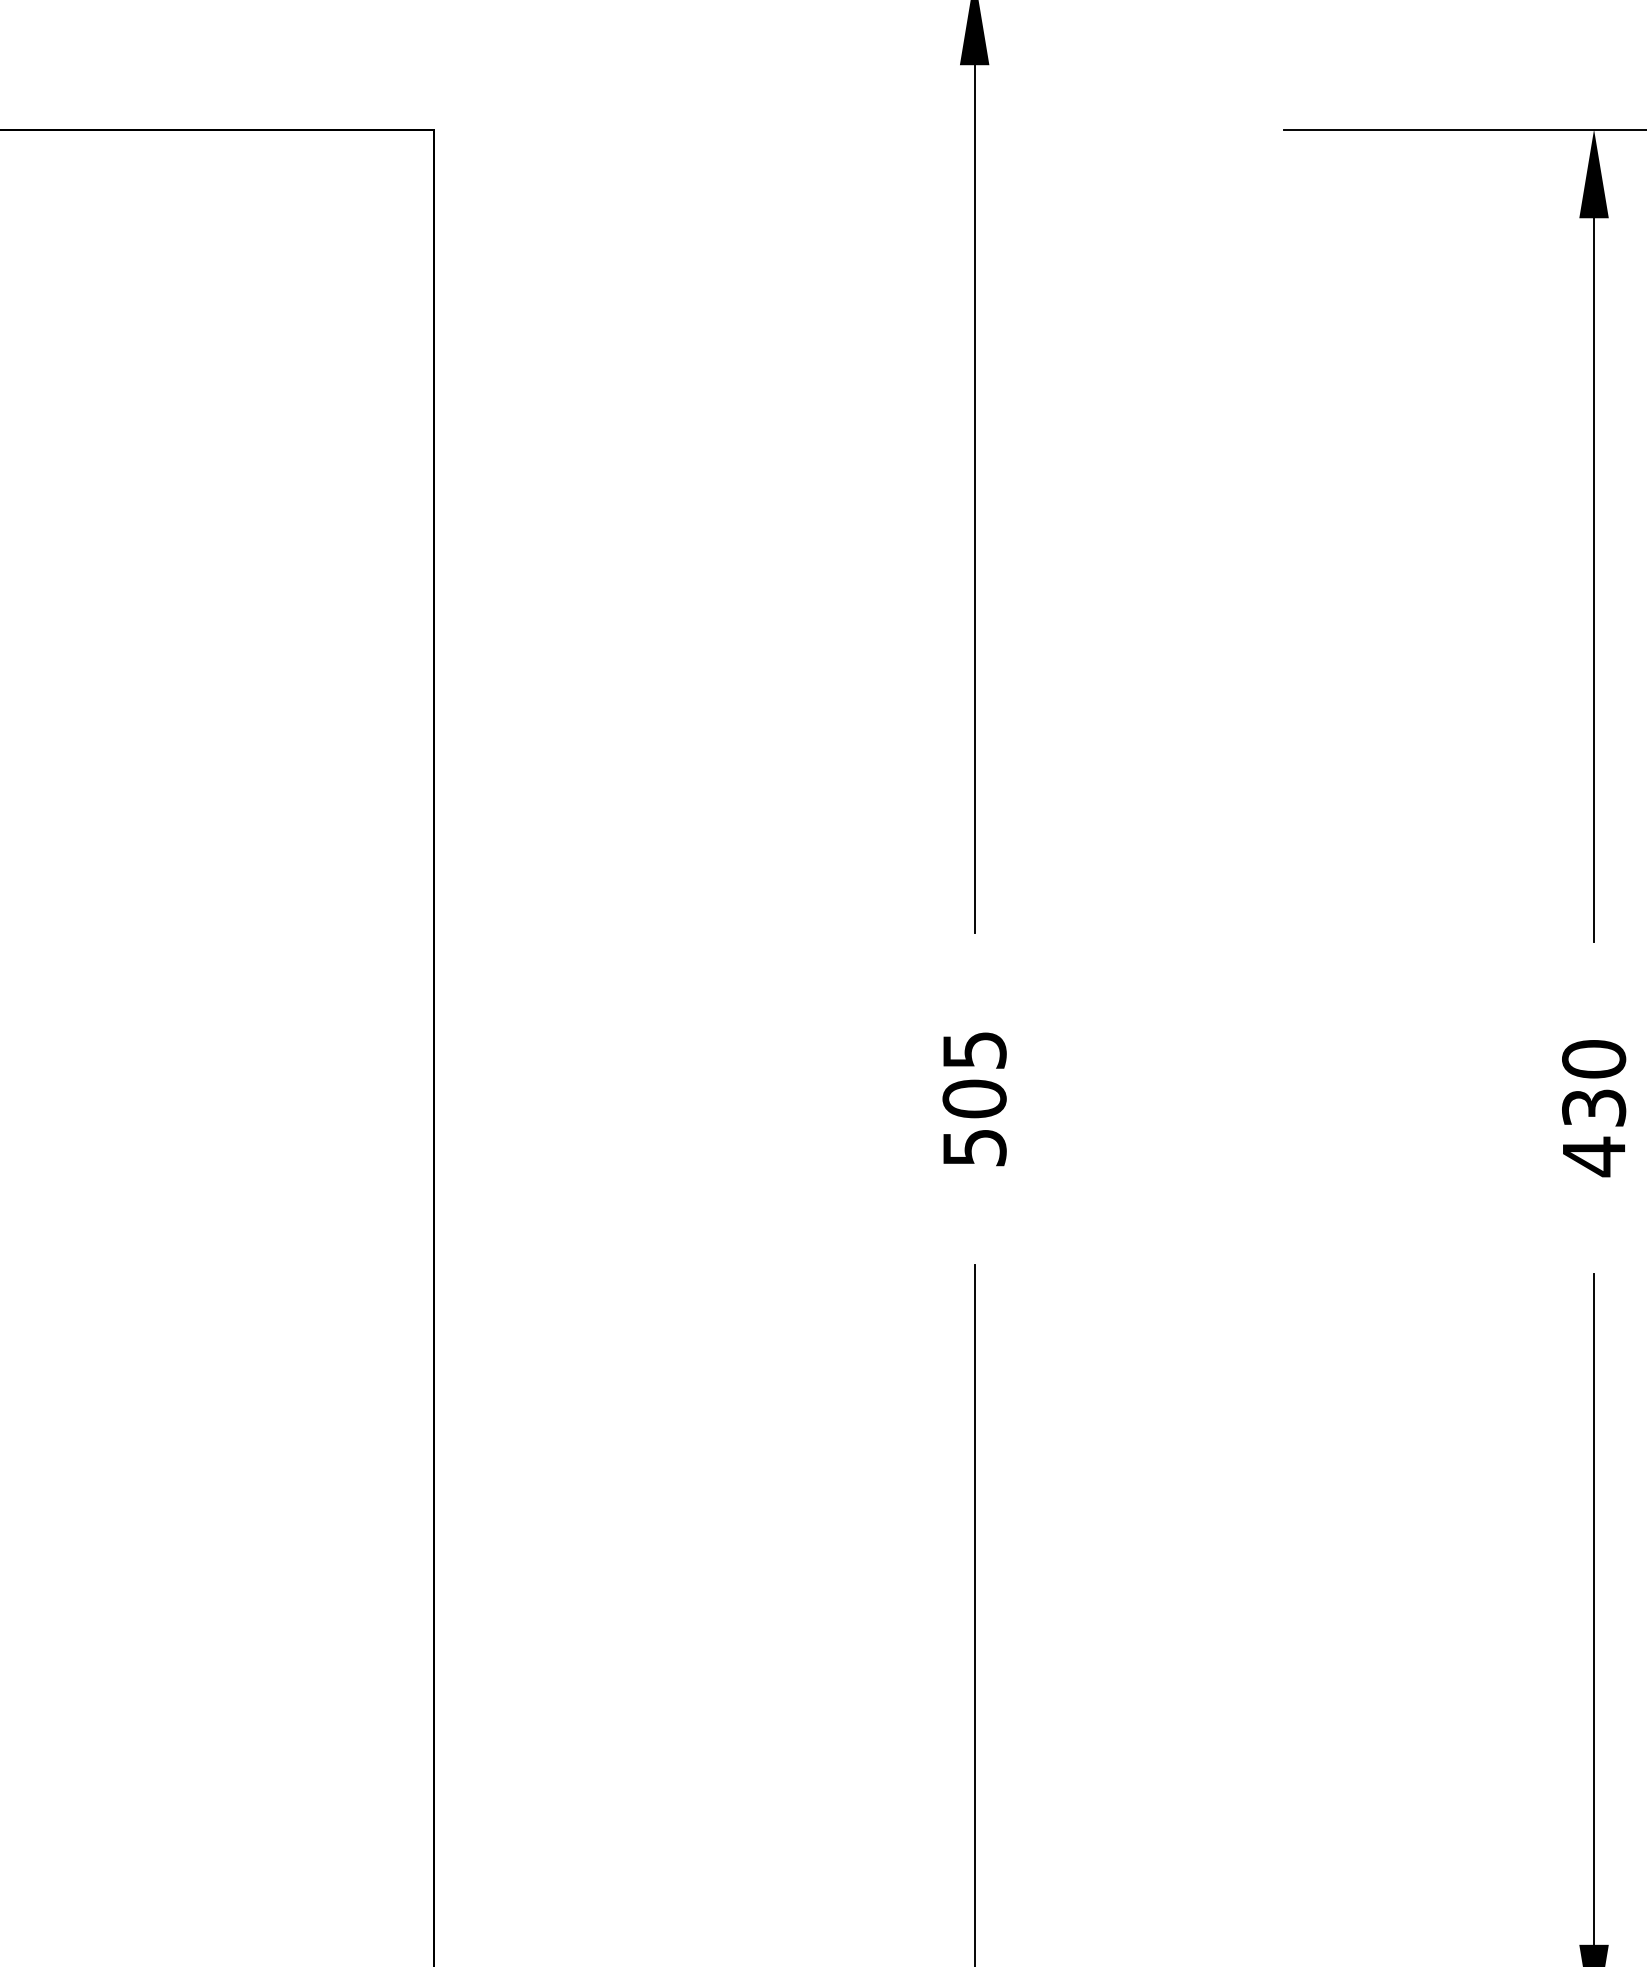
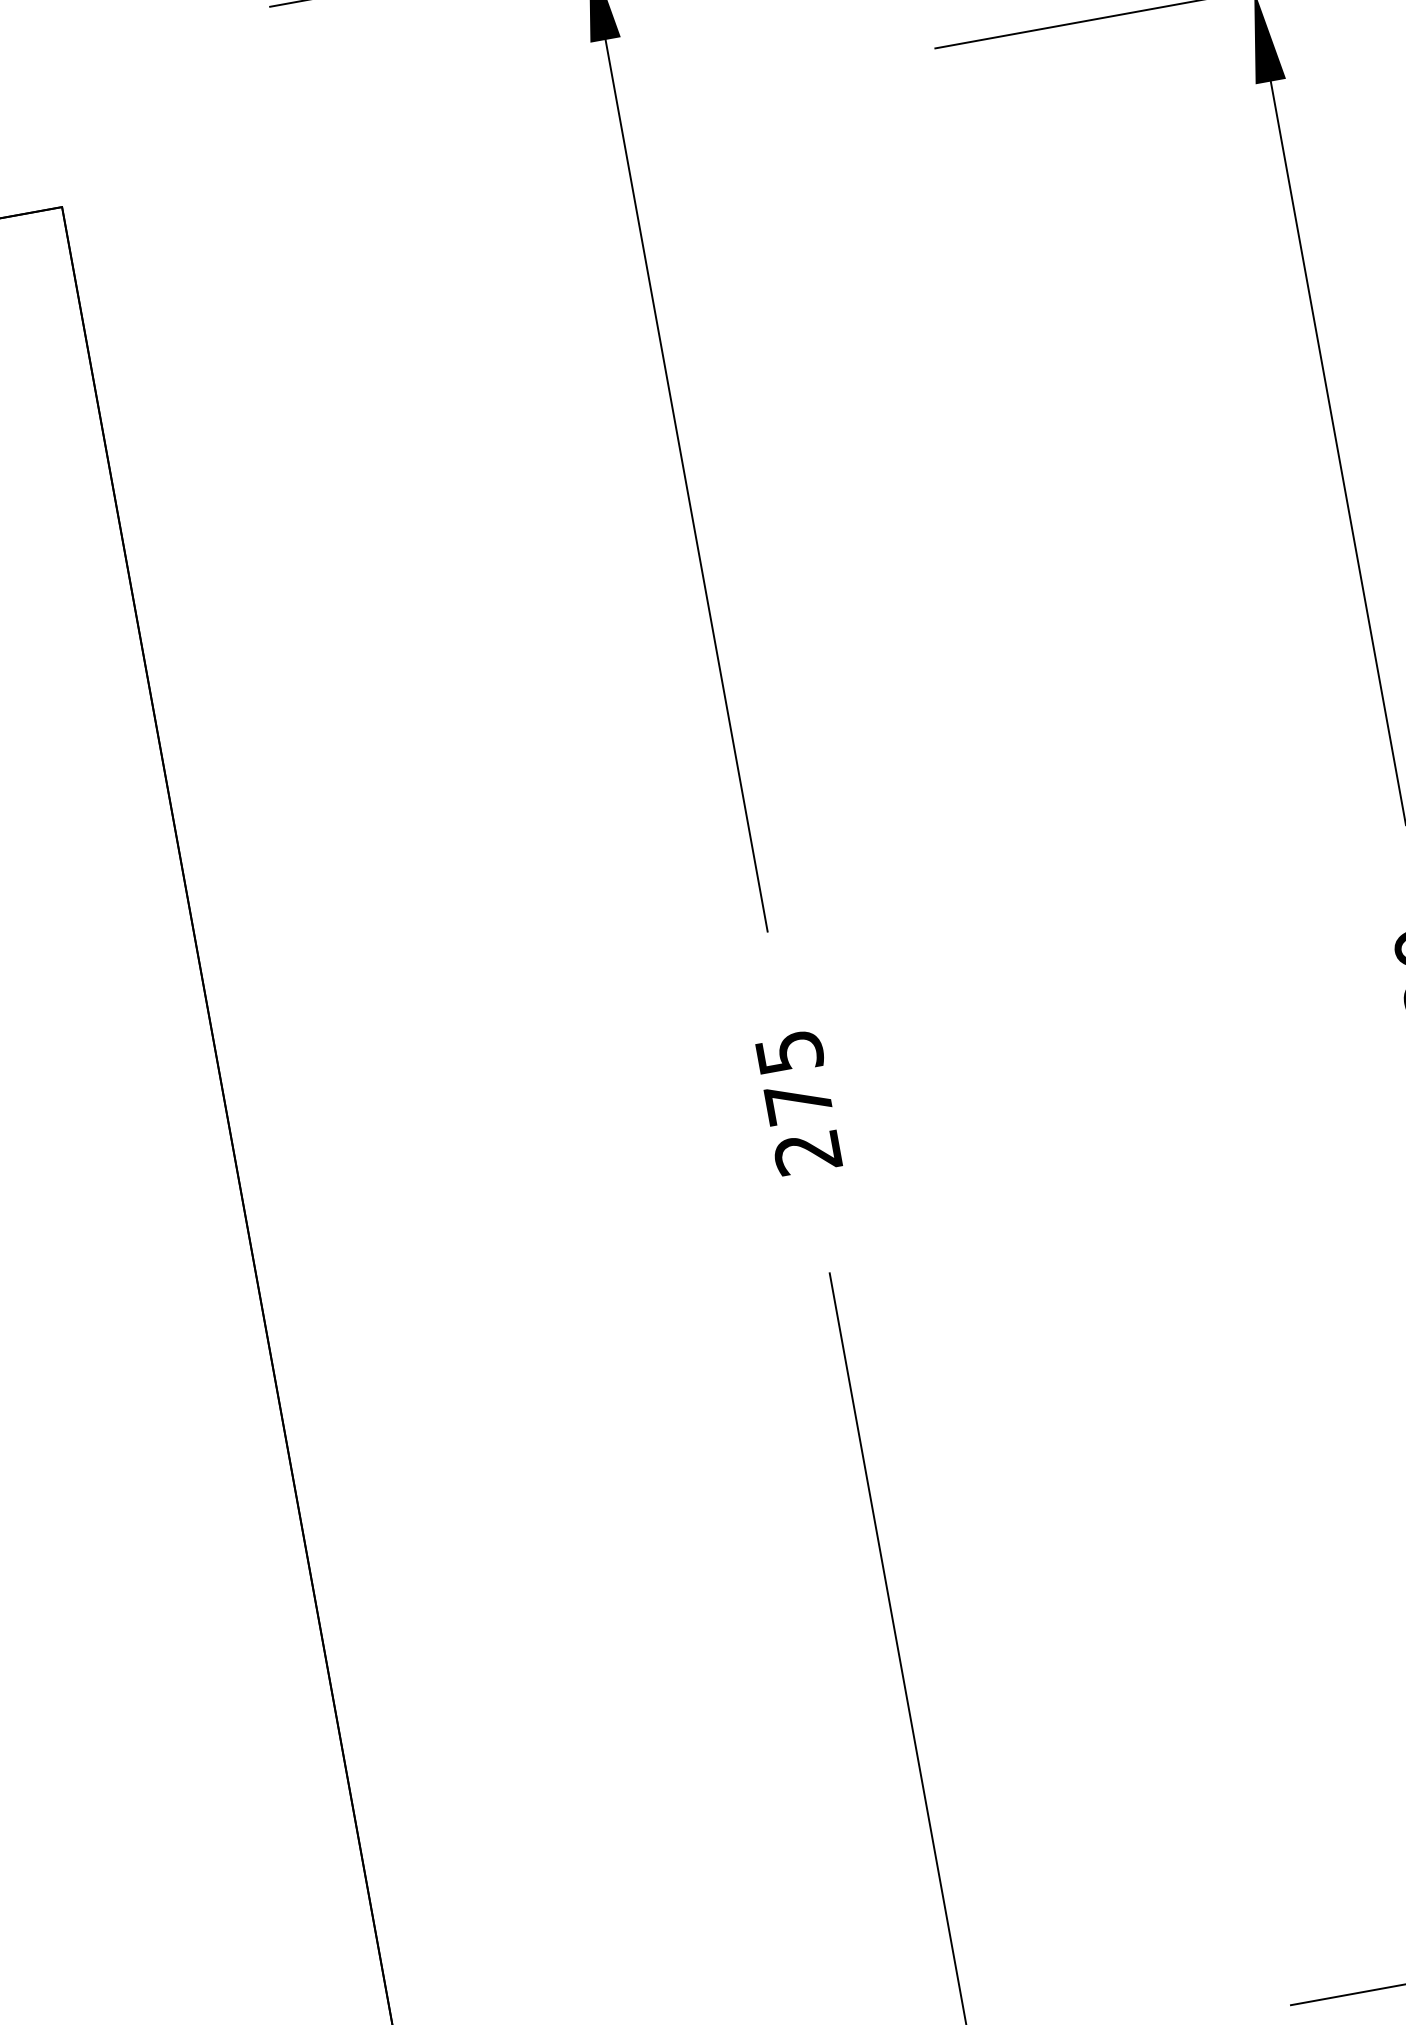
text: (974, 1122) -> (802, 1126), 505 -> 275

